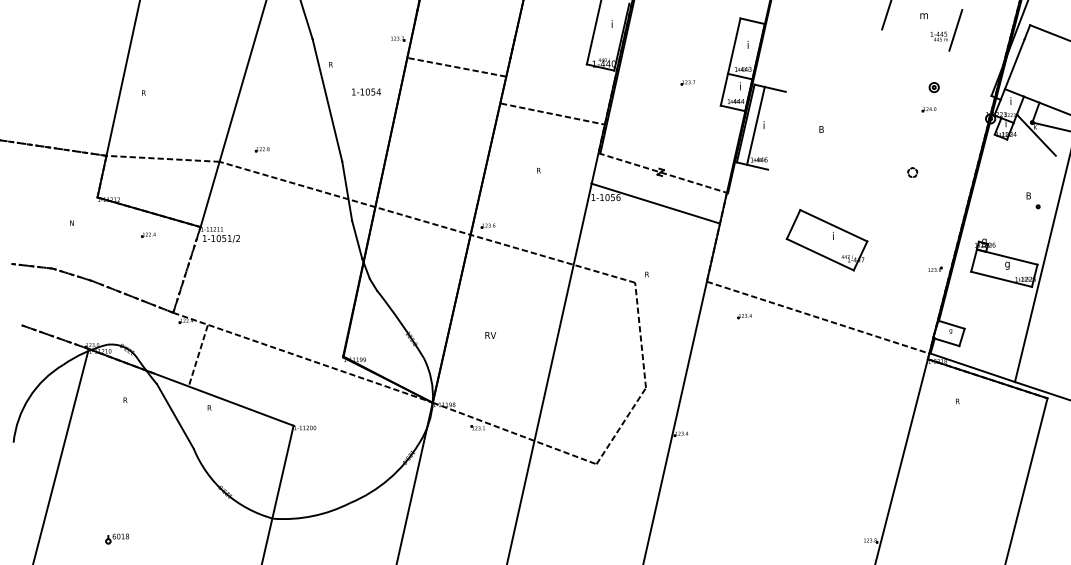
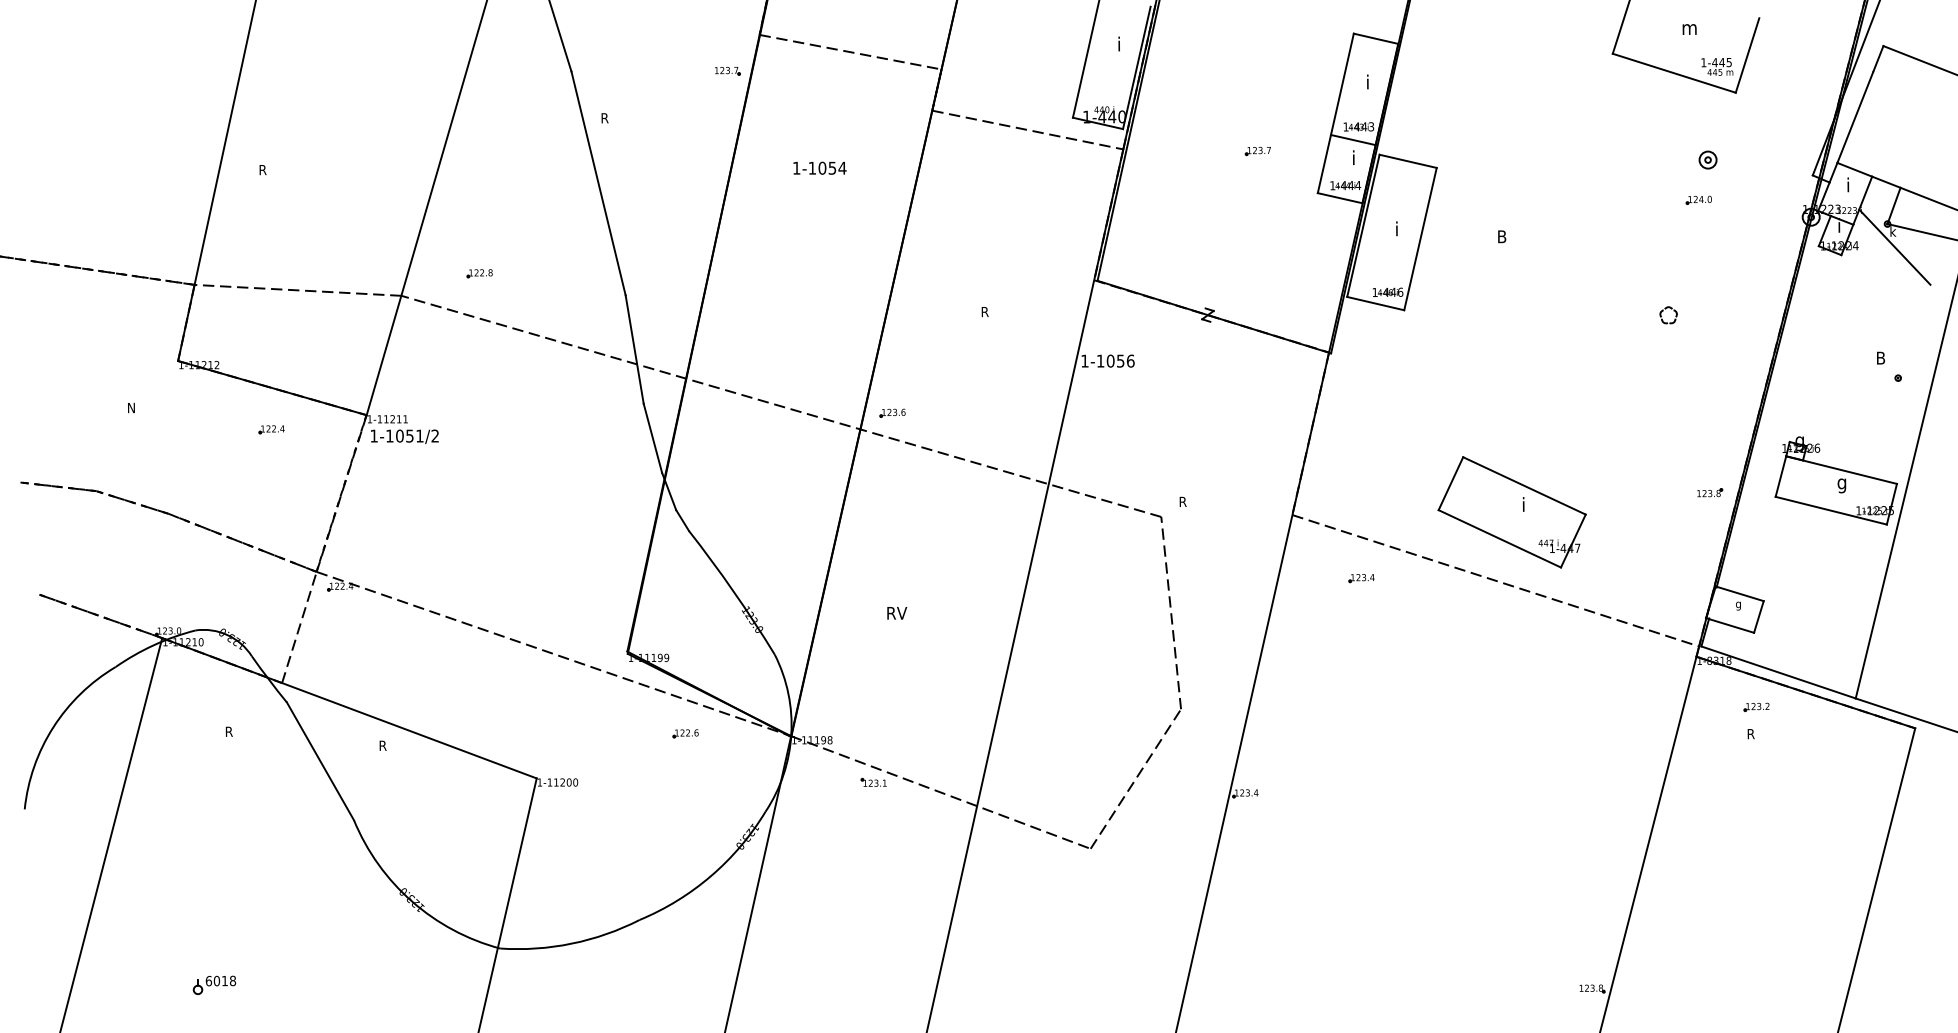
line: (915, 39) -> (1673, 72), added
line: (458, 67) -> (851, 52), moved
text: (366, 91) -> (819, 167), moved
line: (552, 113) -> (1026, 128), moved
line: (755, 125) -> (1419, 238), moved
line: (655, 203) -> (1214, 317), moved
part: (826, 240) -> (1511, 512), moved
line: (198, 353) -> (298, 626), moved
part: (960, 386) -> (1756, 706), added
part: (374, 401) -> (684, 734), added

